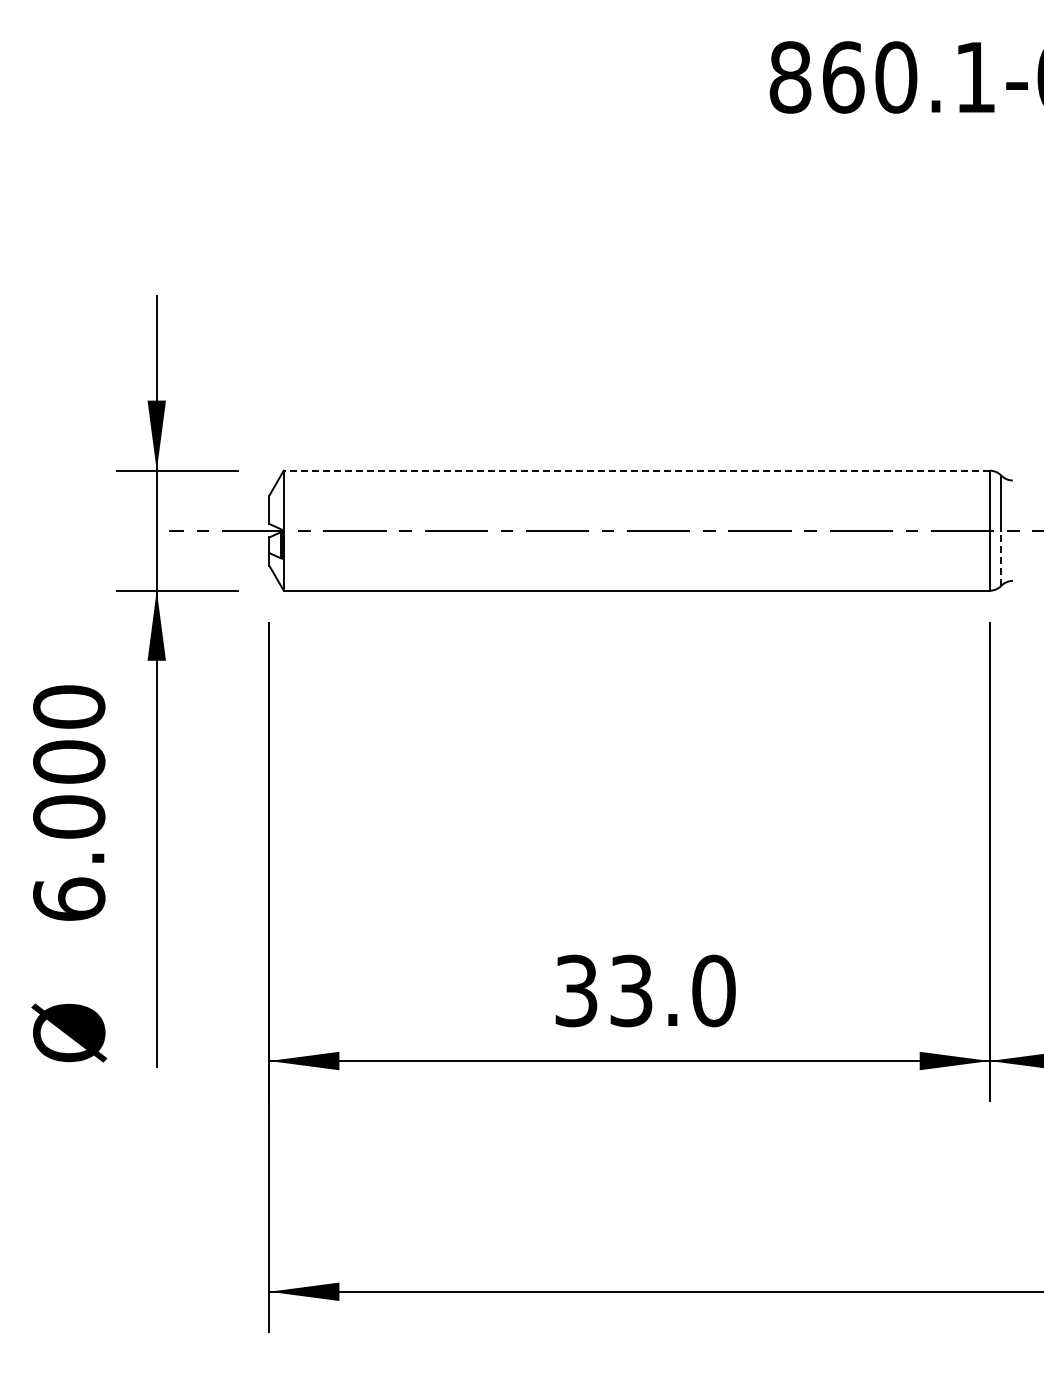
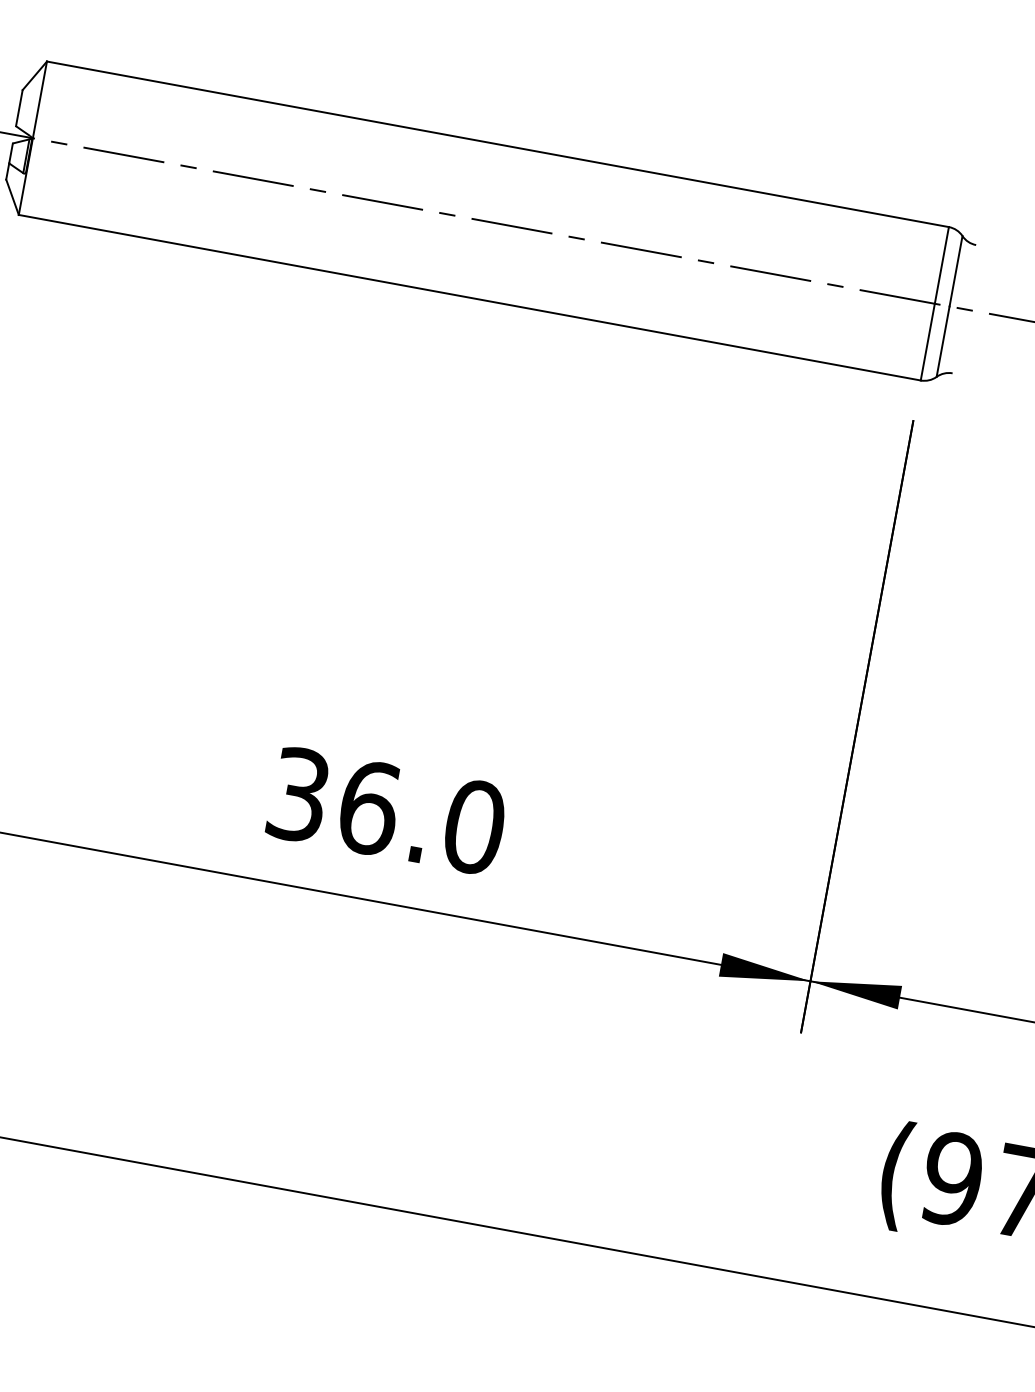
line: (636, 470) -> (497, 144), dashed -> solid
line: (1001, 558) -> (943, 342), dashed -> solid
text: (631, 990) -> (369, 807), 33.0 -> 36.0

